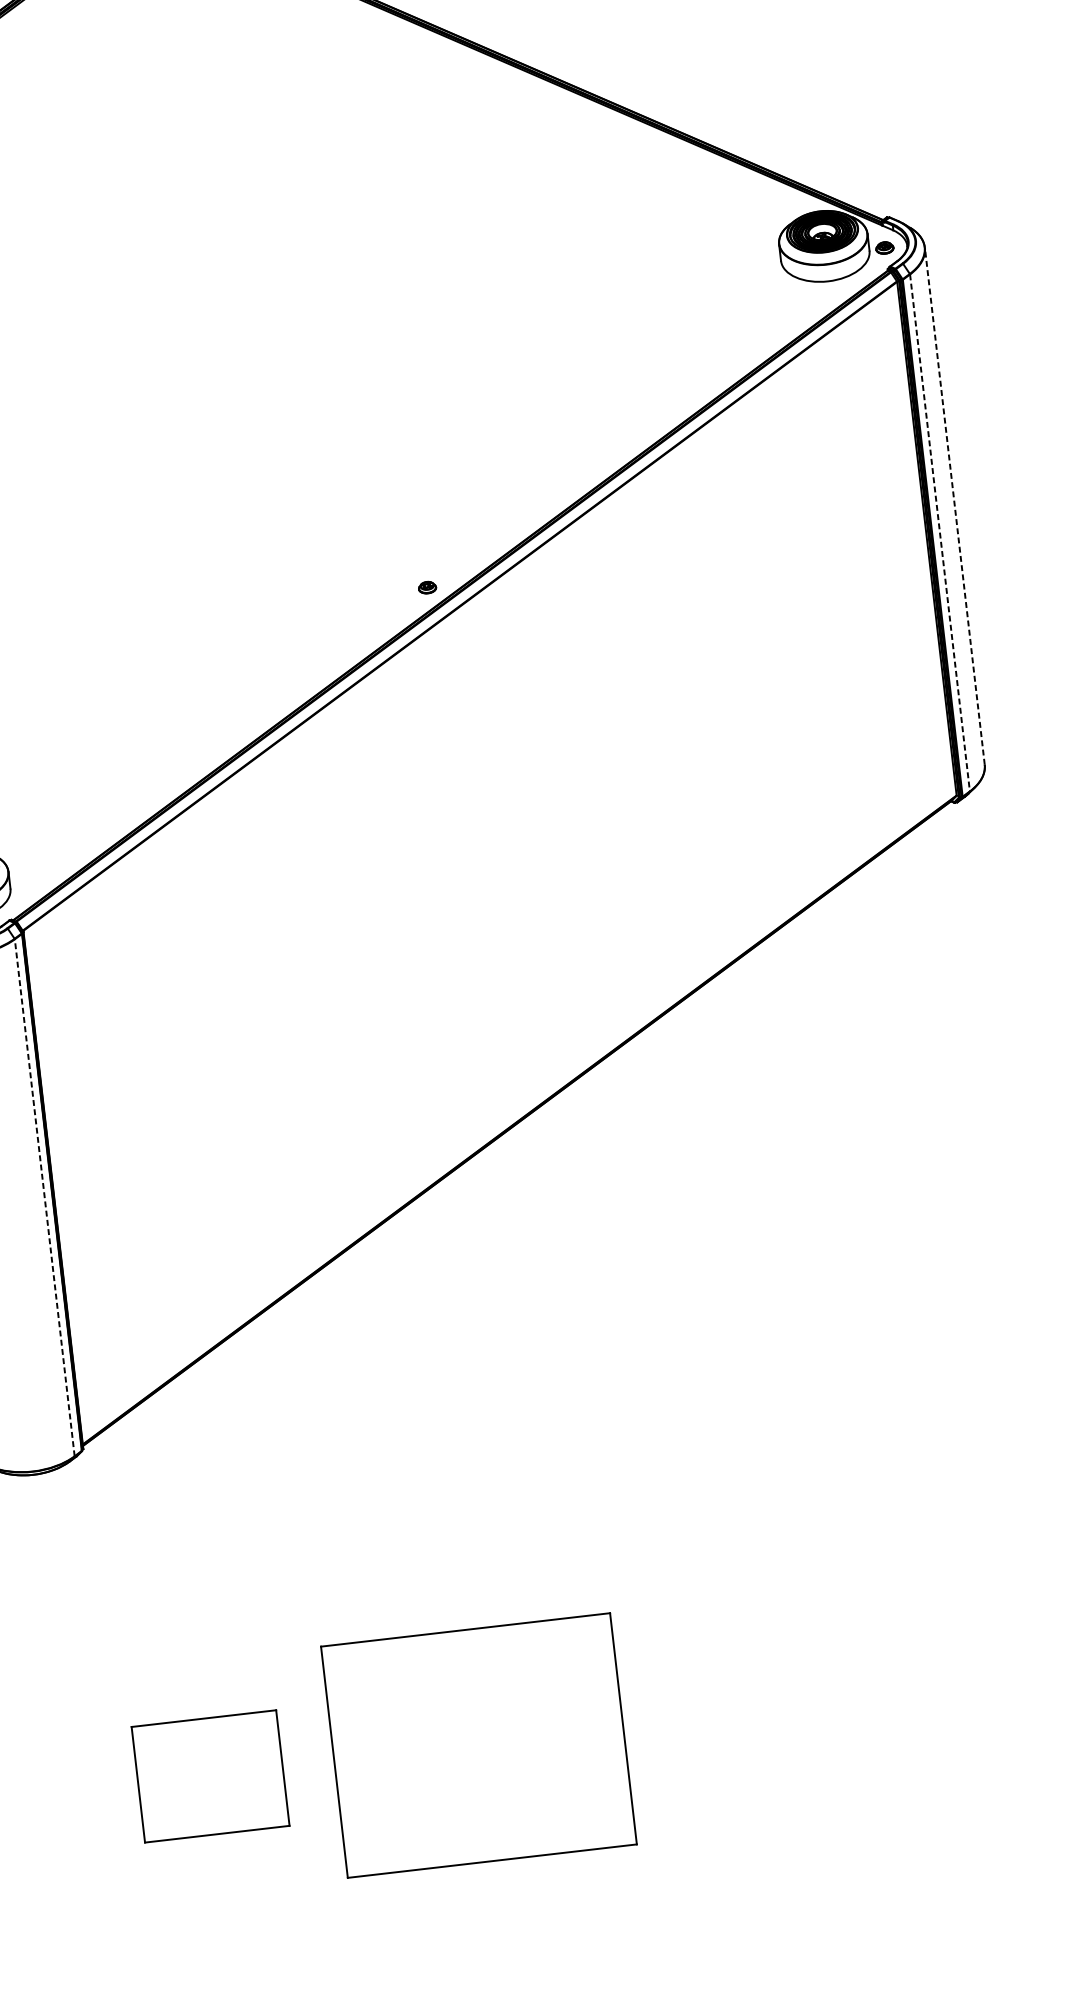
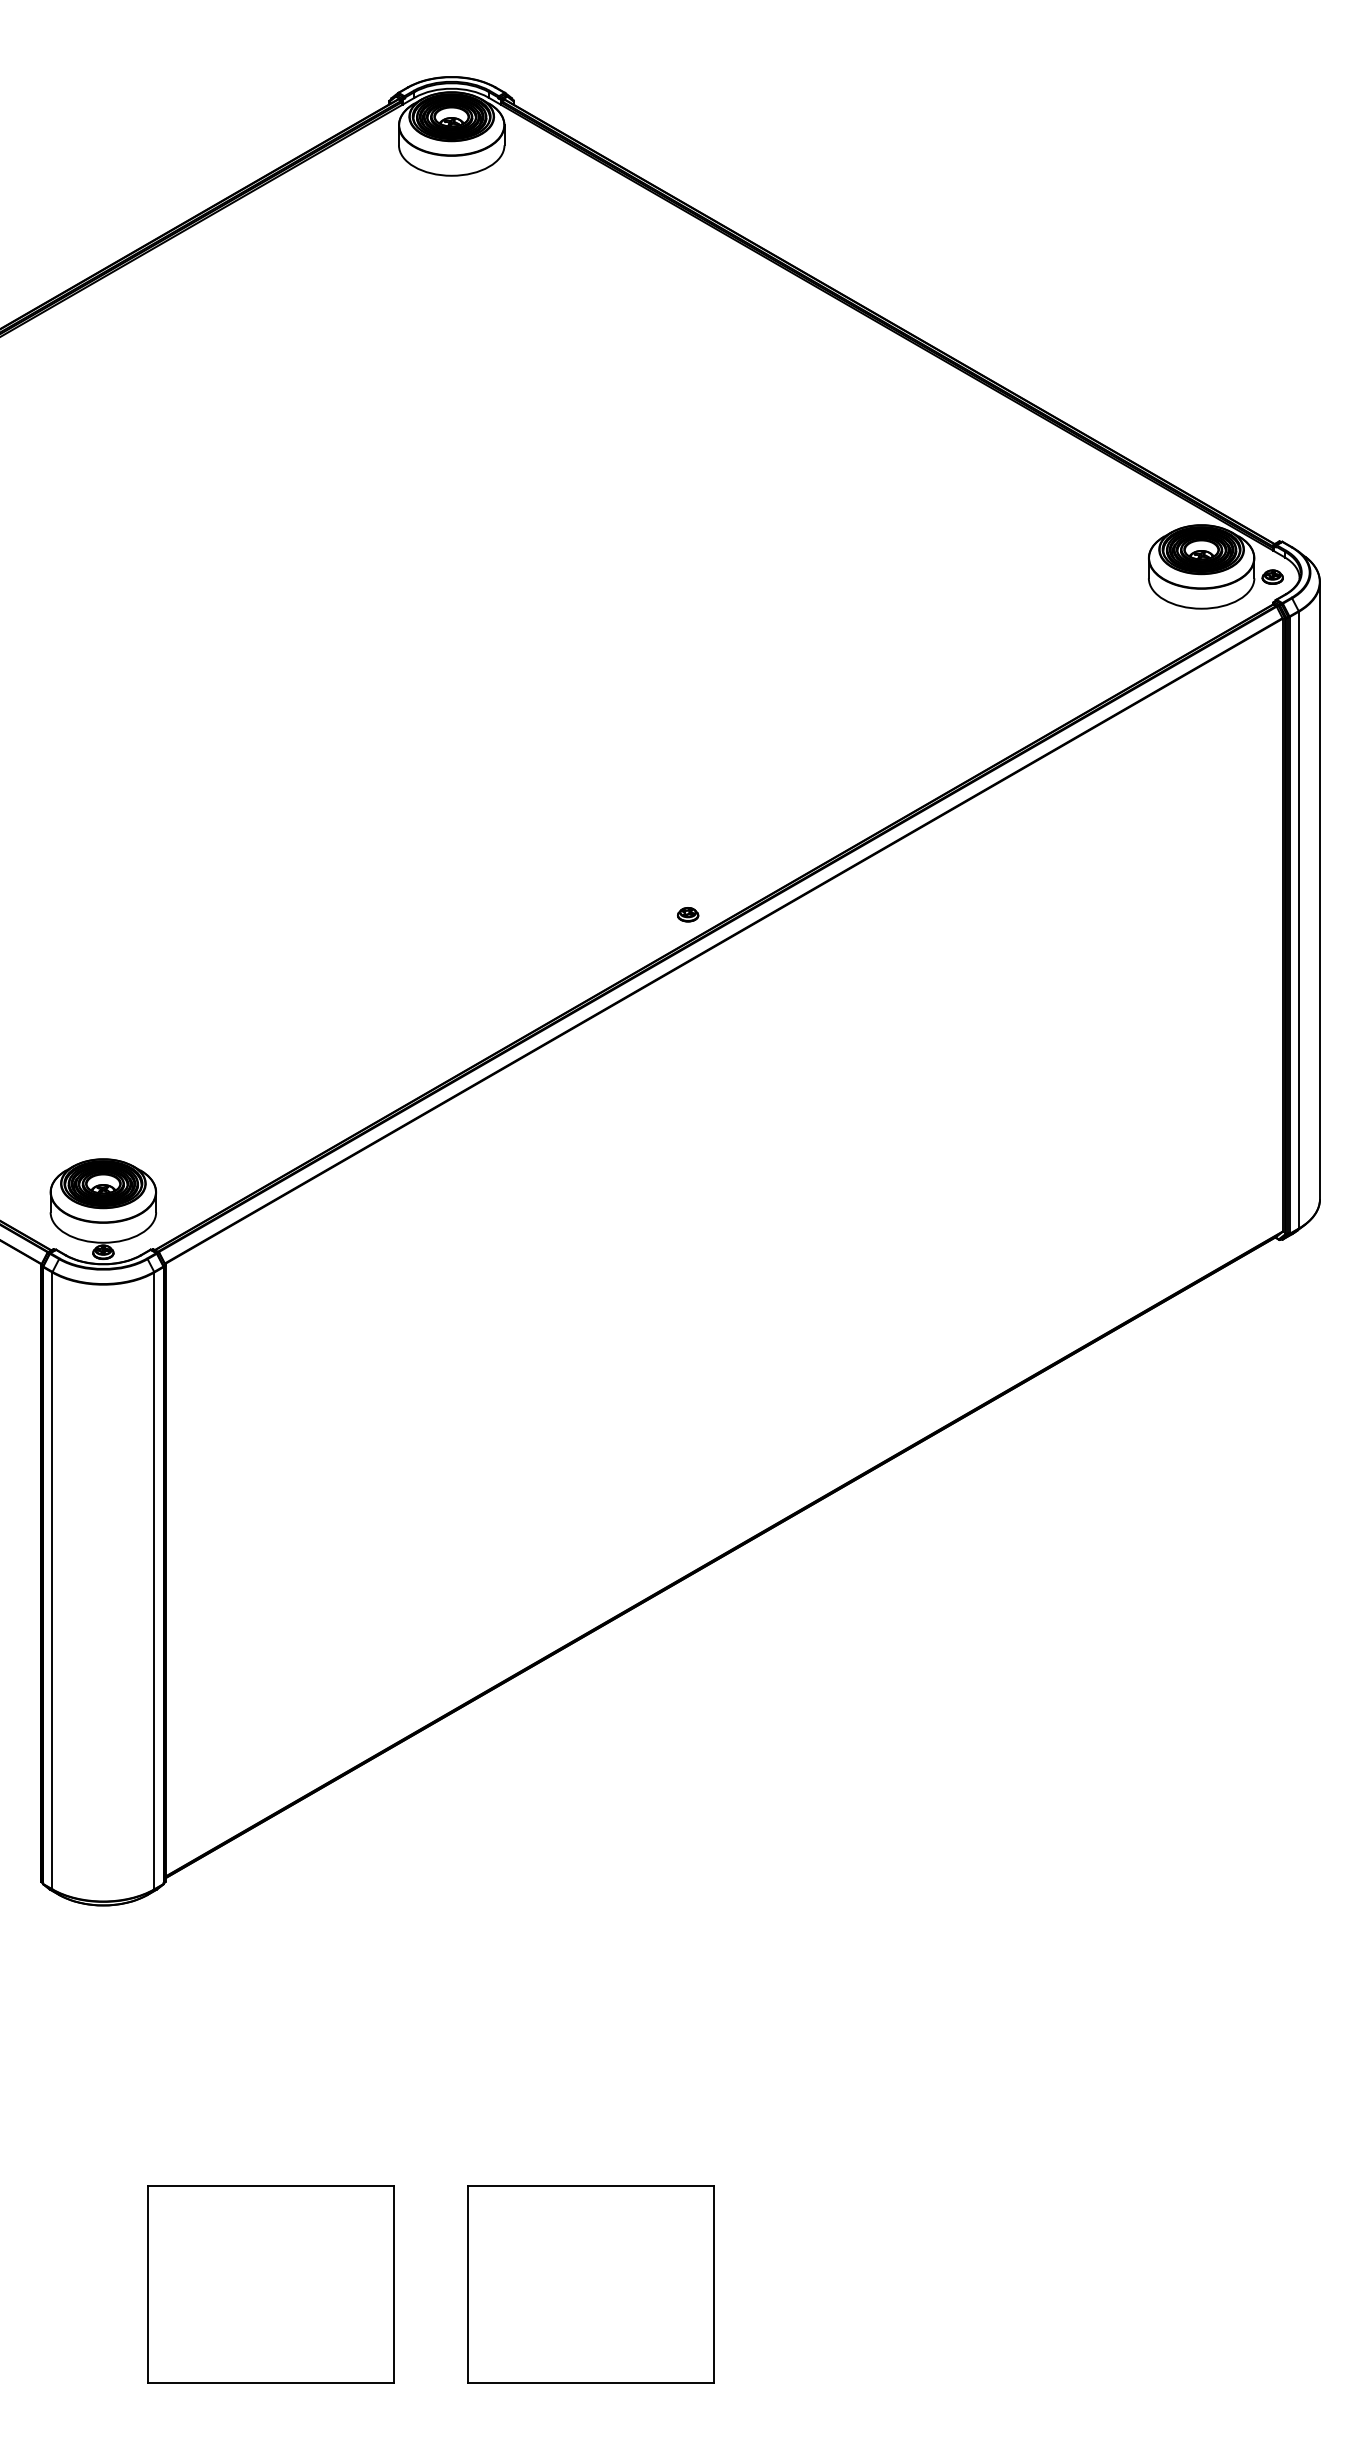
line: (955, 506) -> (1320, 890), dashed -> solid
line: (939, 533) -> (1298, 920), dashed -> solid
line: (44, 1197) -> (154, 1580), dashed -> solid
part: (478, 1745) -> (590, 2284), size x0.71
part: (210, 1776) -> (270, 2284), size x1.43

